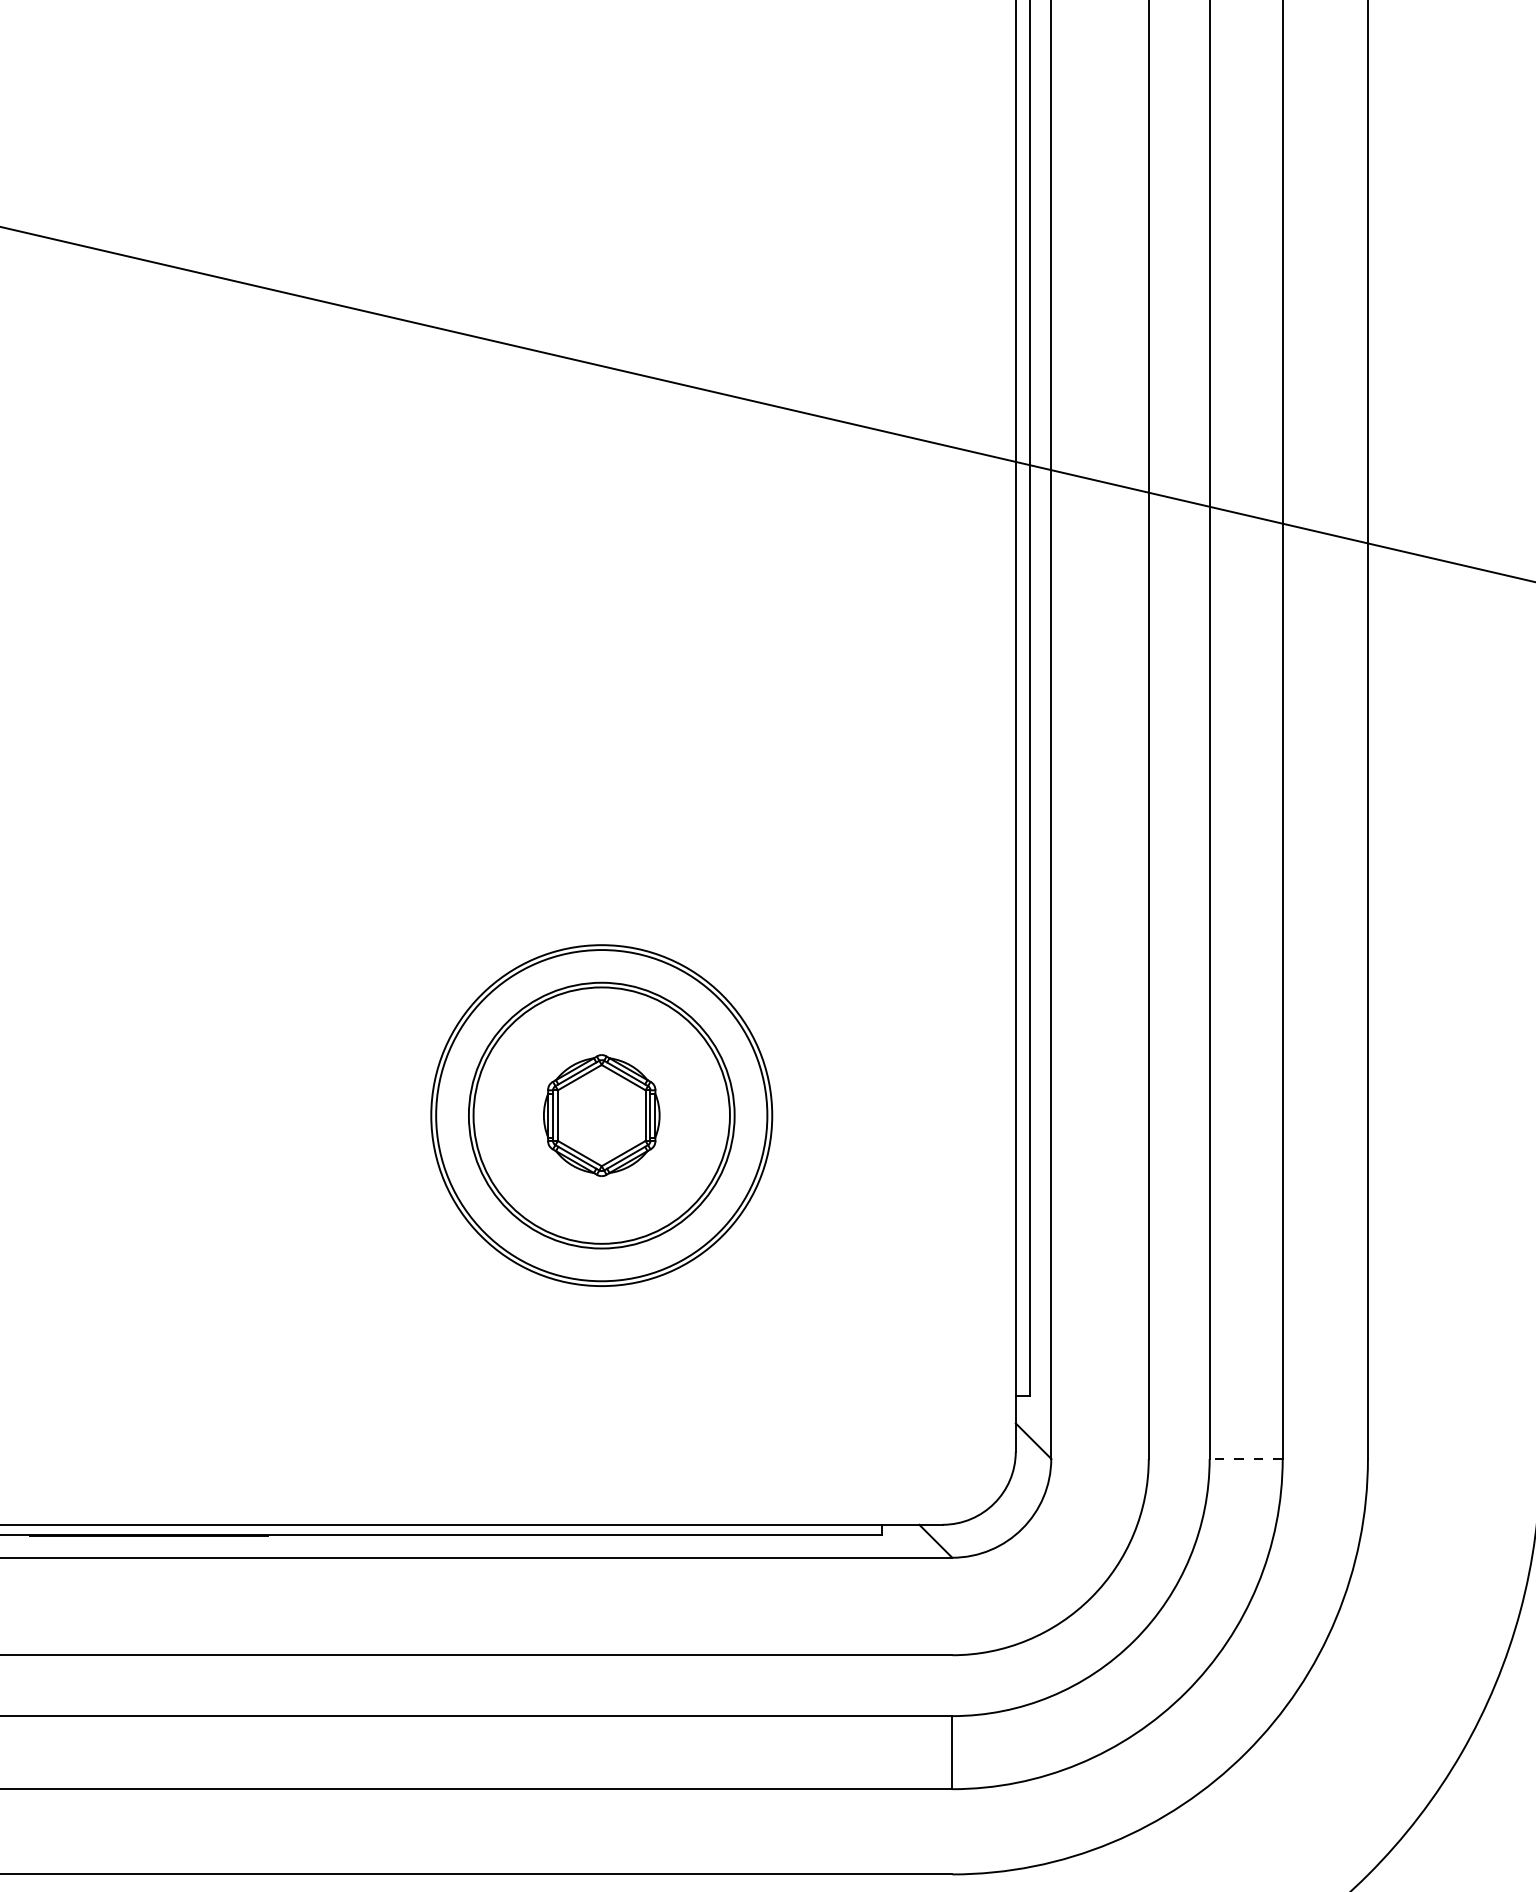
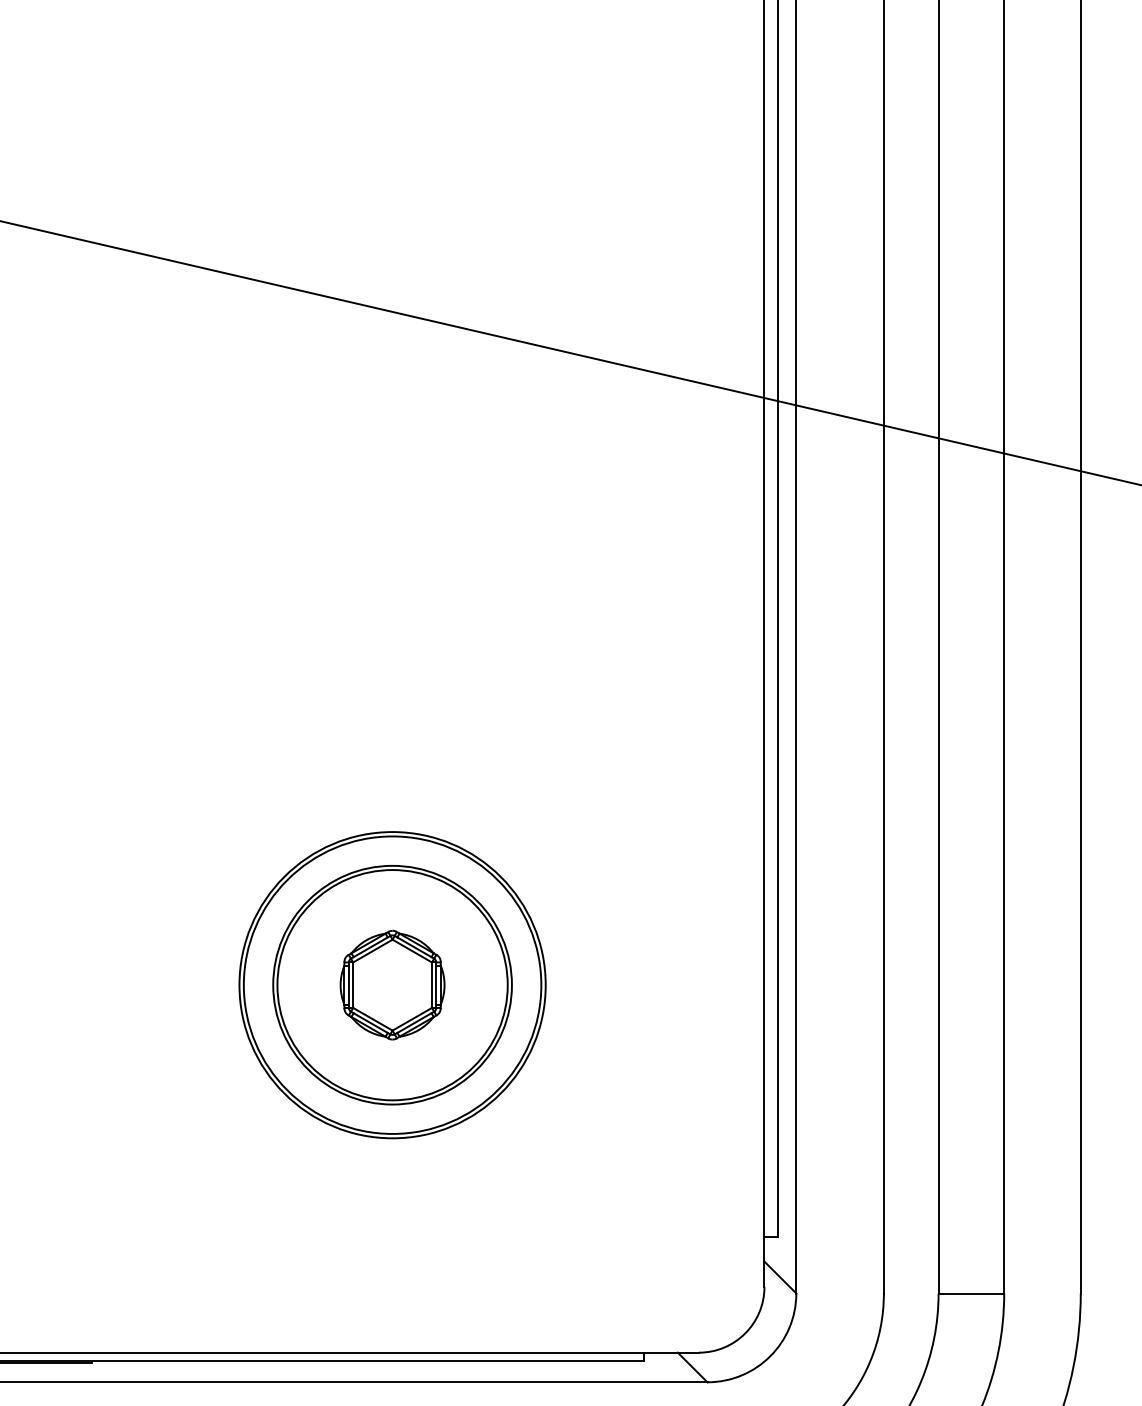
line: (1246, 1458) -> (971, 1293), dashed -> solid

